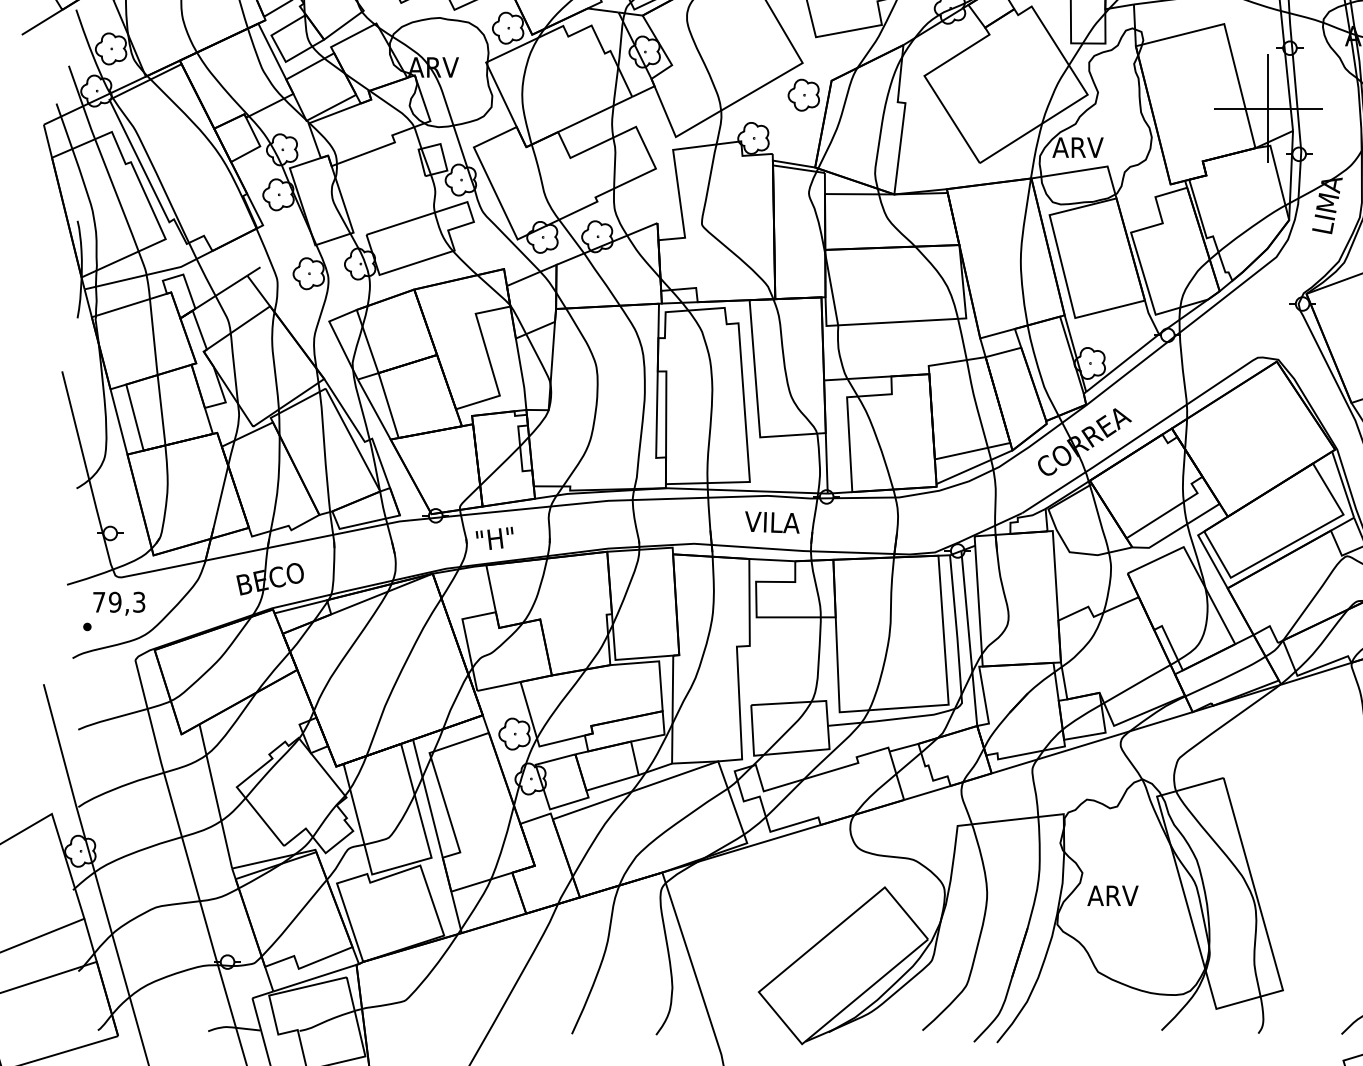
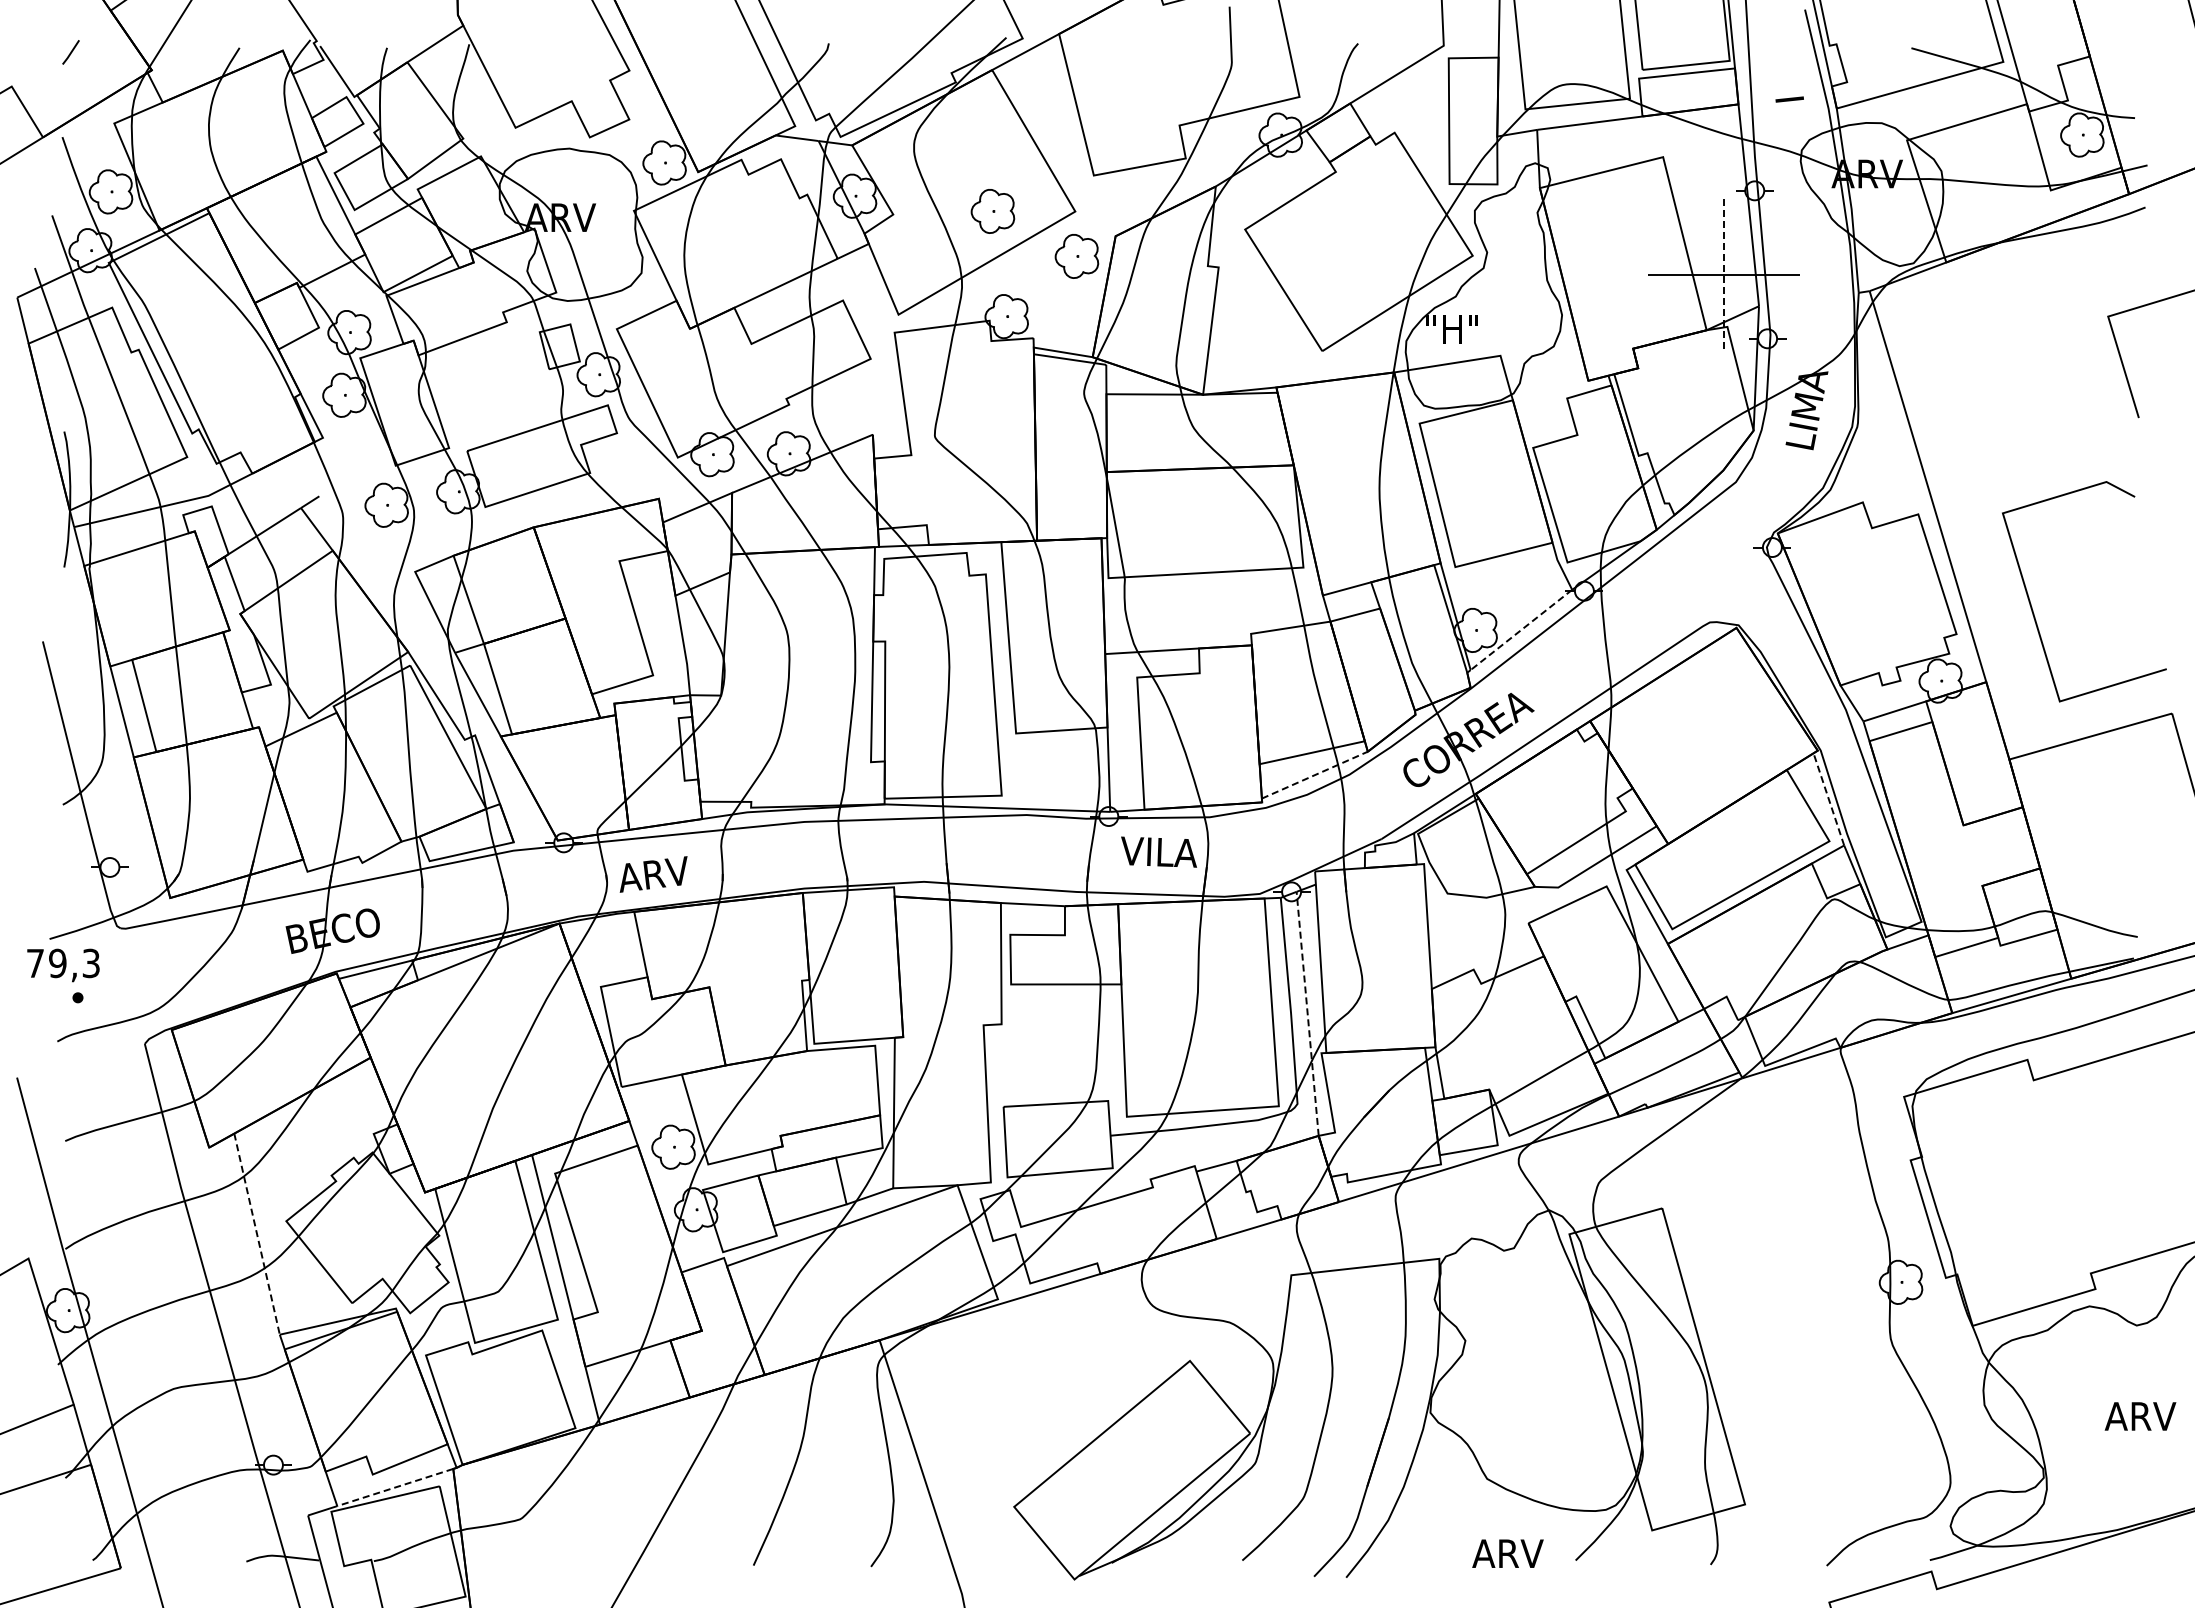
part: (743, 63) -> (992, 211), added
line: (1268, 108) -> (1724, 275), solid -> dashed
text: (1077, 147) -> (1458, 329), ARV -> "H"
line: (1122, 362) -> (1521, 629), solid -> dashed
line: (974, 467) -> (1314, 775), solid -> dashed
line: (1342, 484) -> (1828, 799), solid -> dashed
text: (771, 522) -> (1158, 851), moved
text: (500, 538) -> (653, 874), "H" -> ARV
text: (119, 603) -> (63, 965), moved
line: (969, 638) -> (1307, 1013), solid -> dashed
line: (216, 796) -> (257, 1234), solid -> dashed
text: (1112, 895) -> (1507, 1553), moved
line: (315, 978) -> (395, 1487), solid -> dashed

